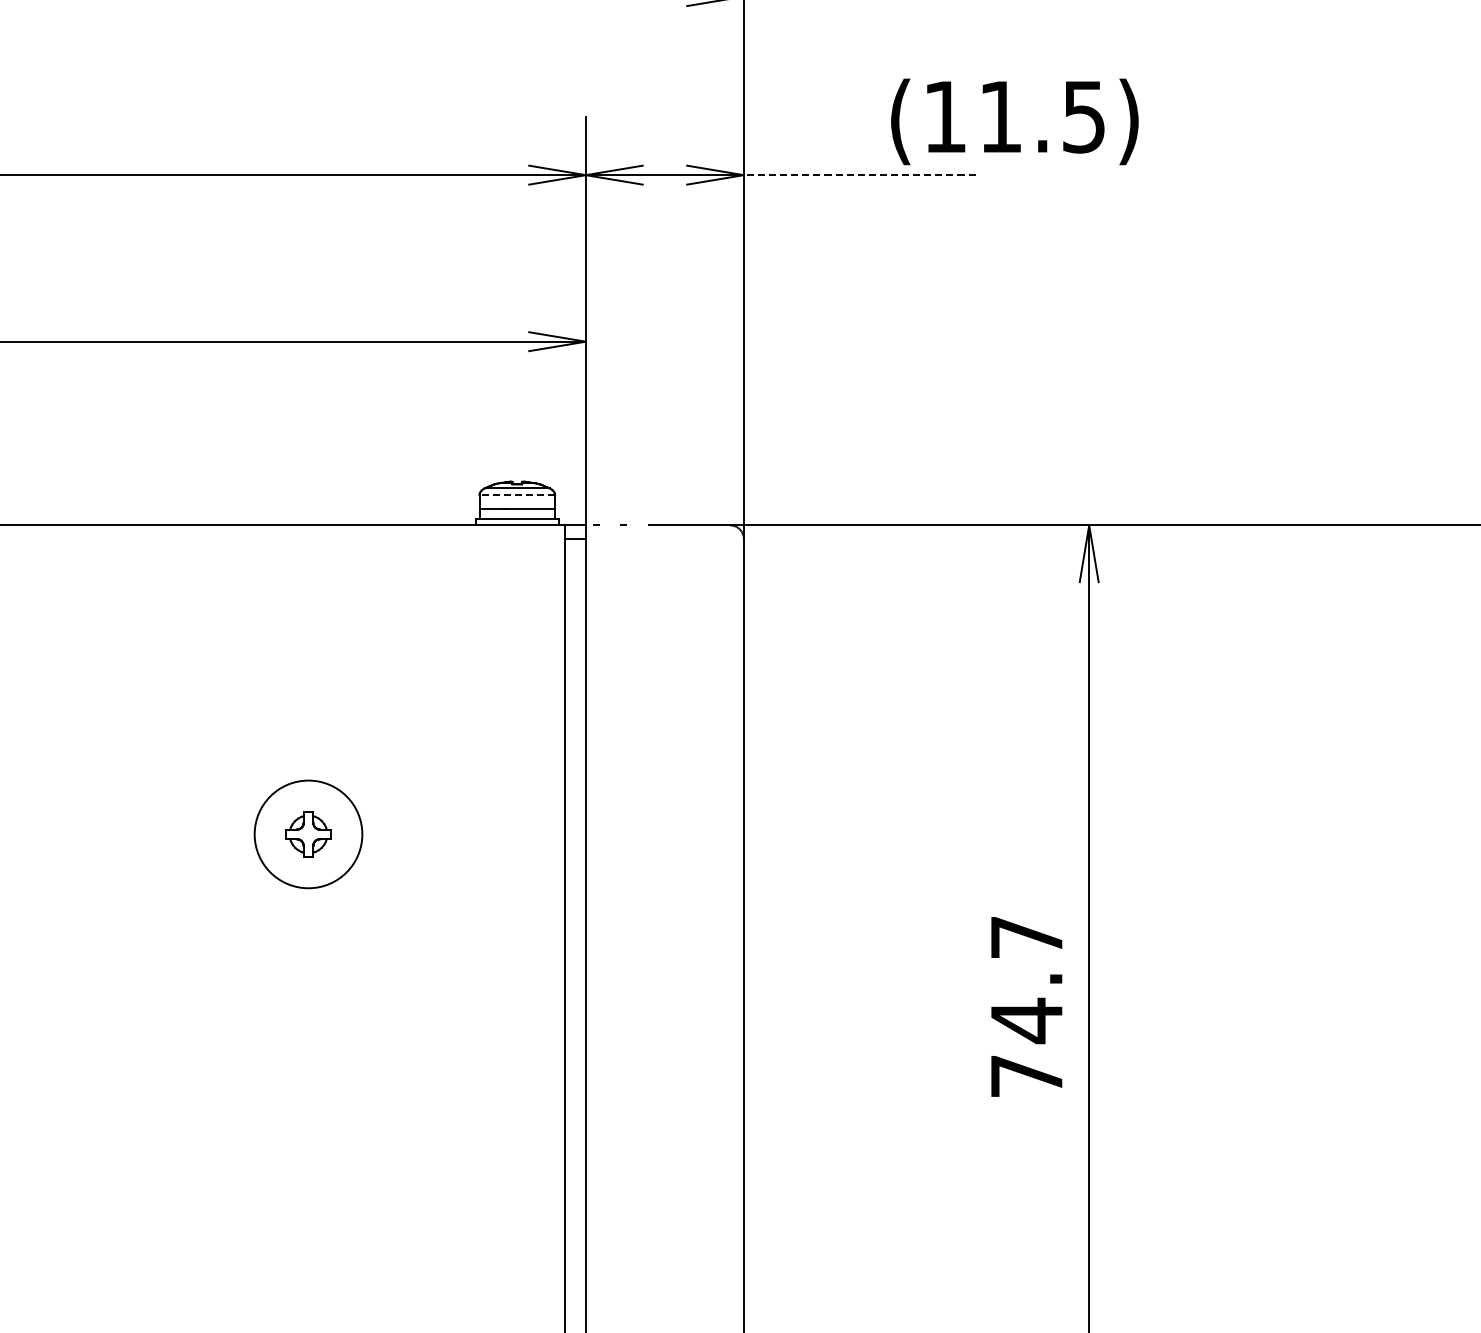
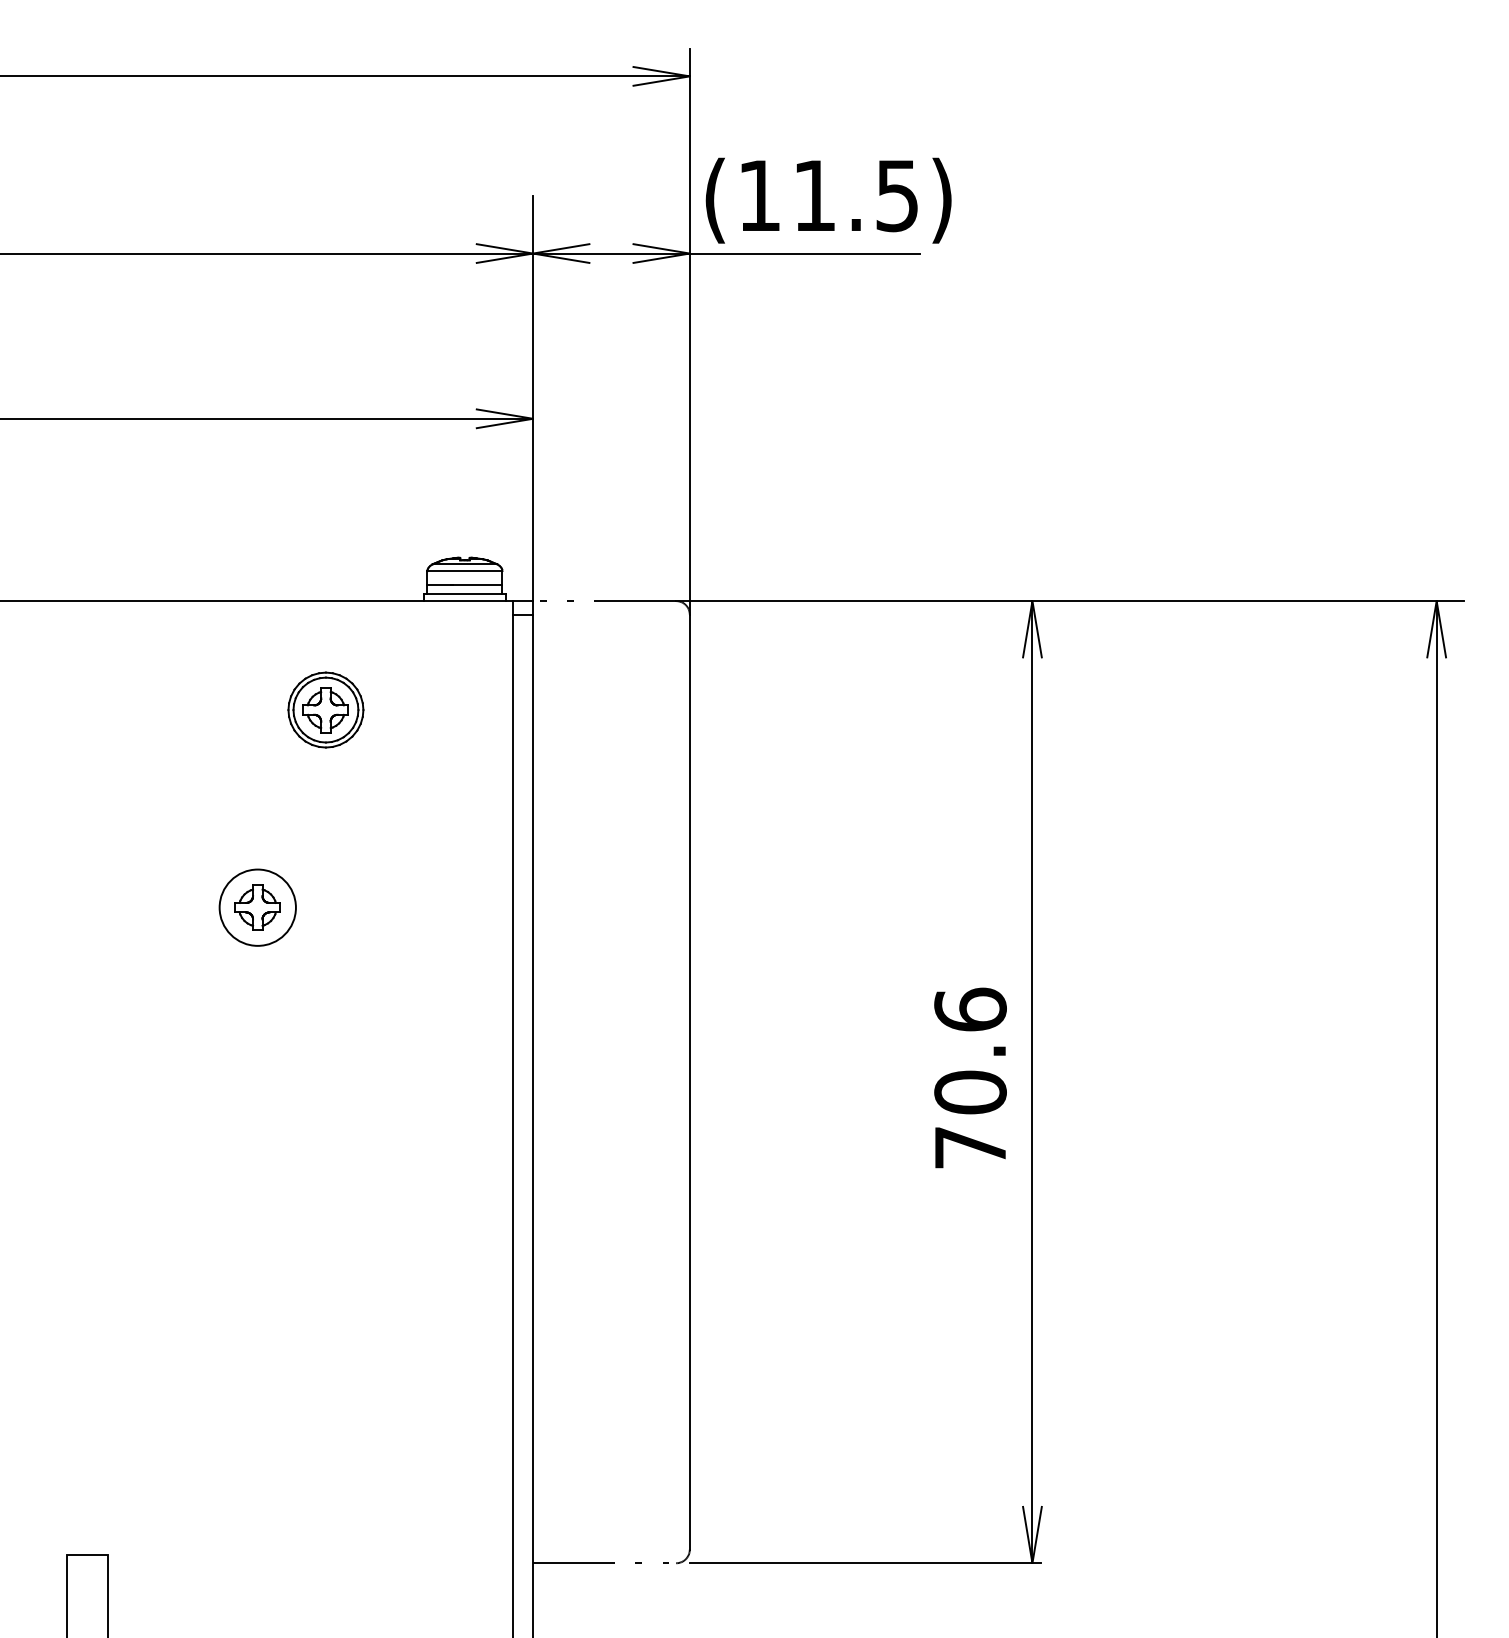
text: (1014, 121) -> (828, 200), moved
line: (859, 175) -> (804, 253), dashed -> solid
line: (516, 495) -> (464, 571), dashed -> solid
part: (376, 634) -> (325, 709), added
circle: (308, 834) -> (257, 907), size x0.71
text: (1026, 979) -> (970, 1051), 74.7 -> 70.6

